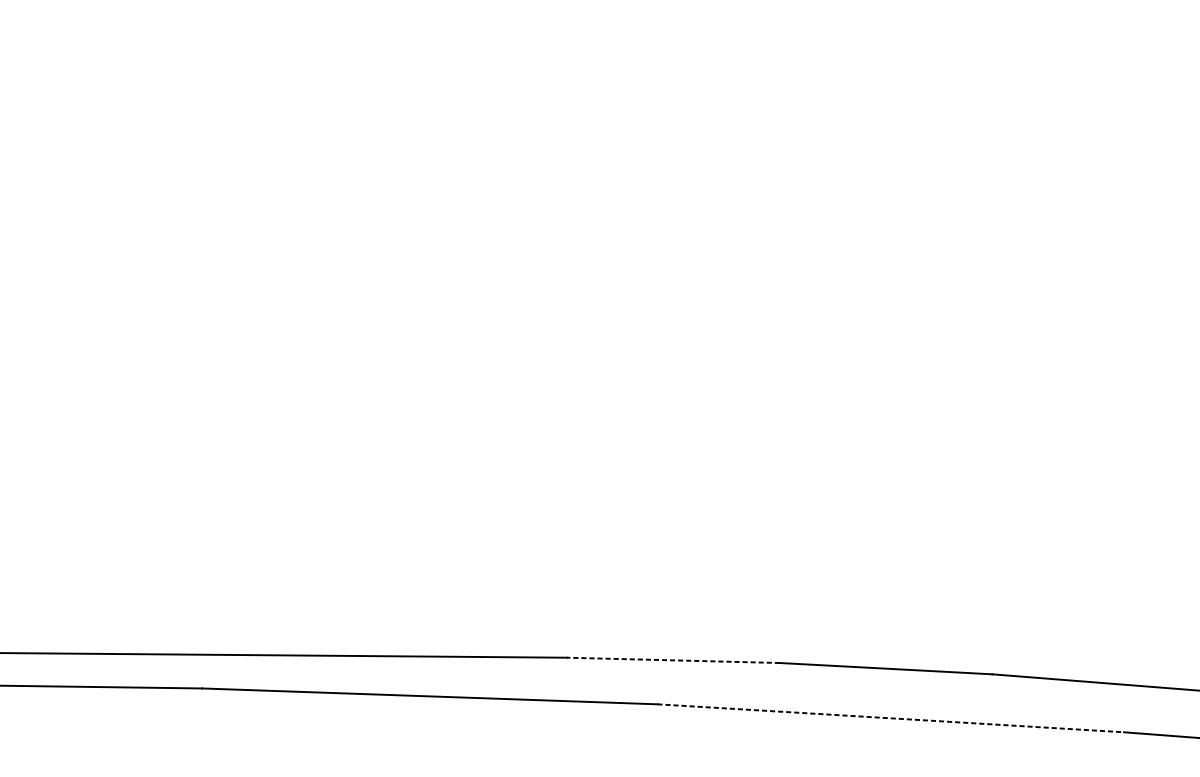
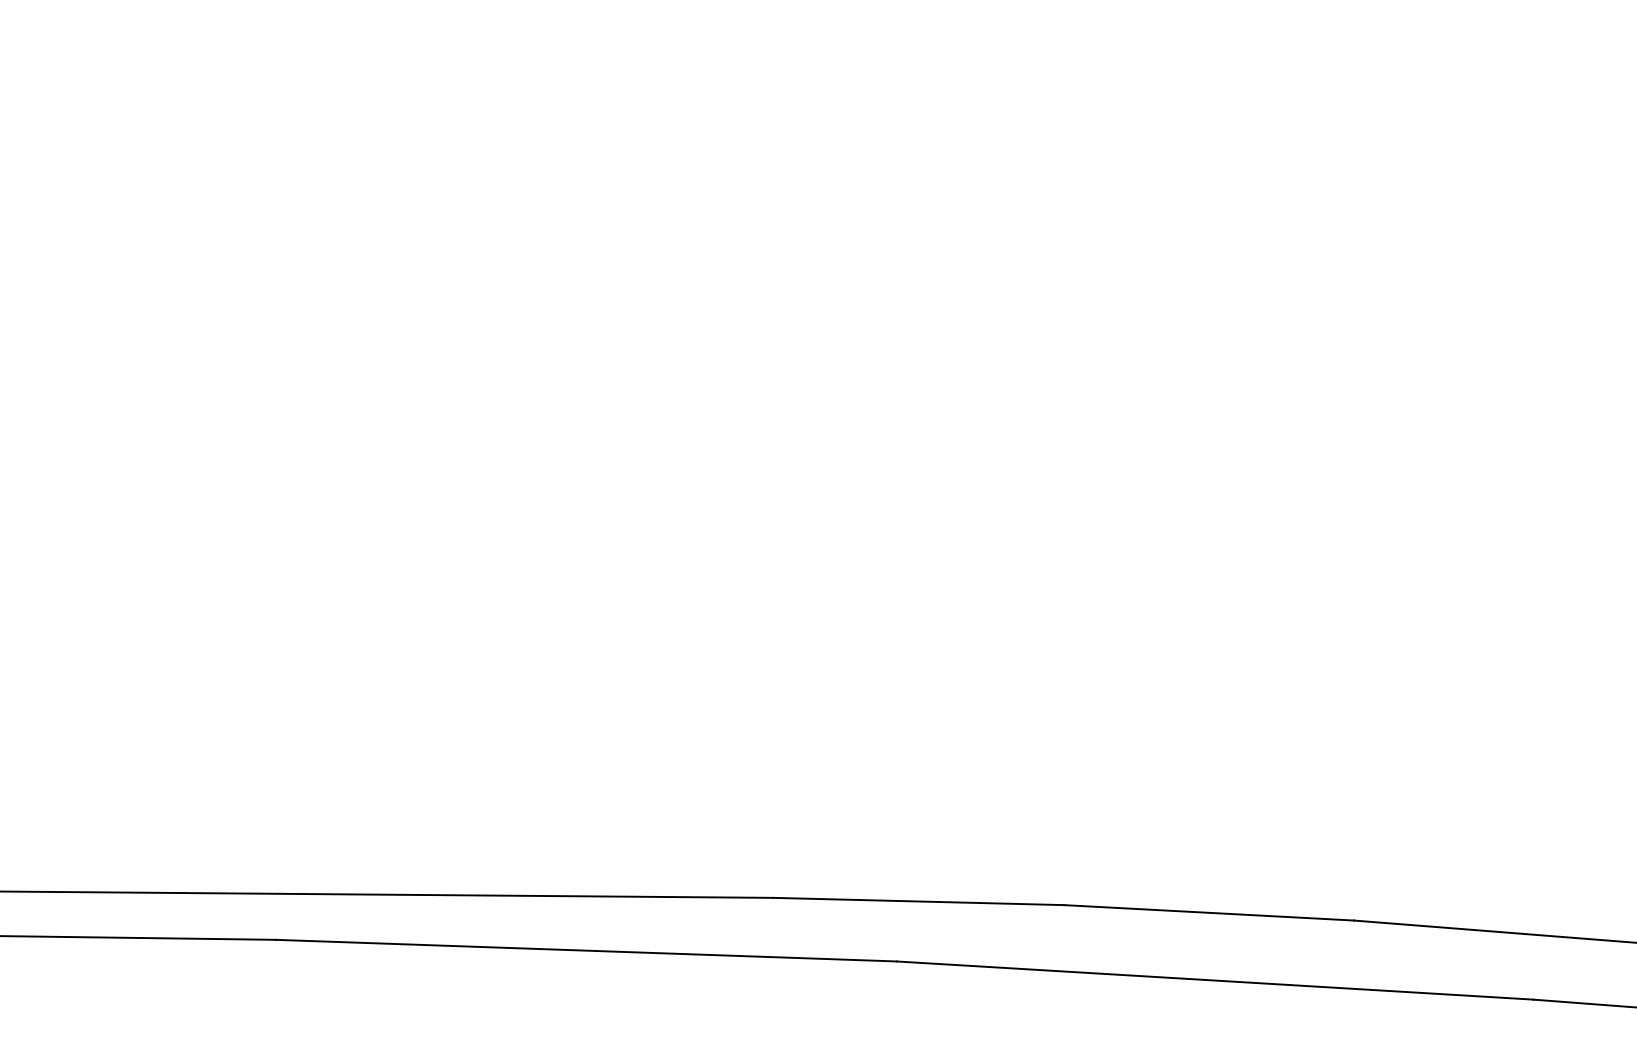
line: (673, 660) -> (918, 901), dashed -> solid
line: (890, 718) -> (1215, 980), dashed -> solid

